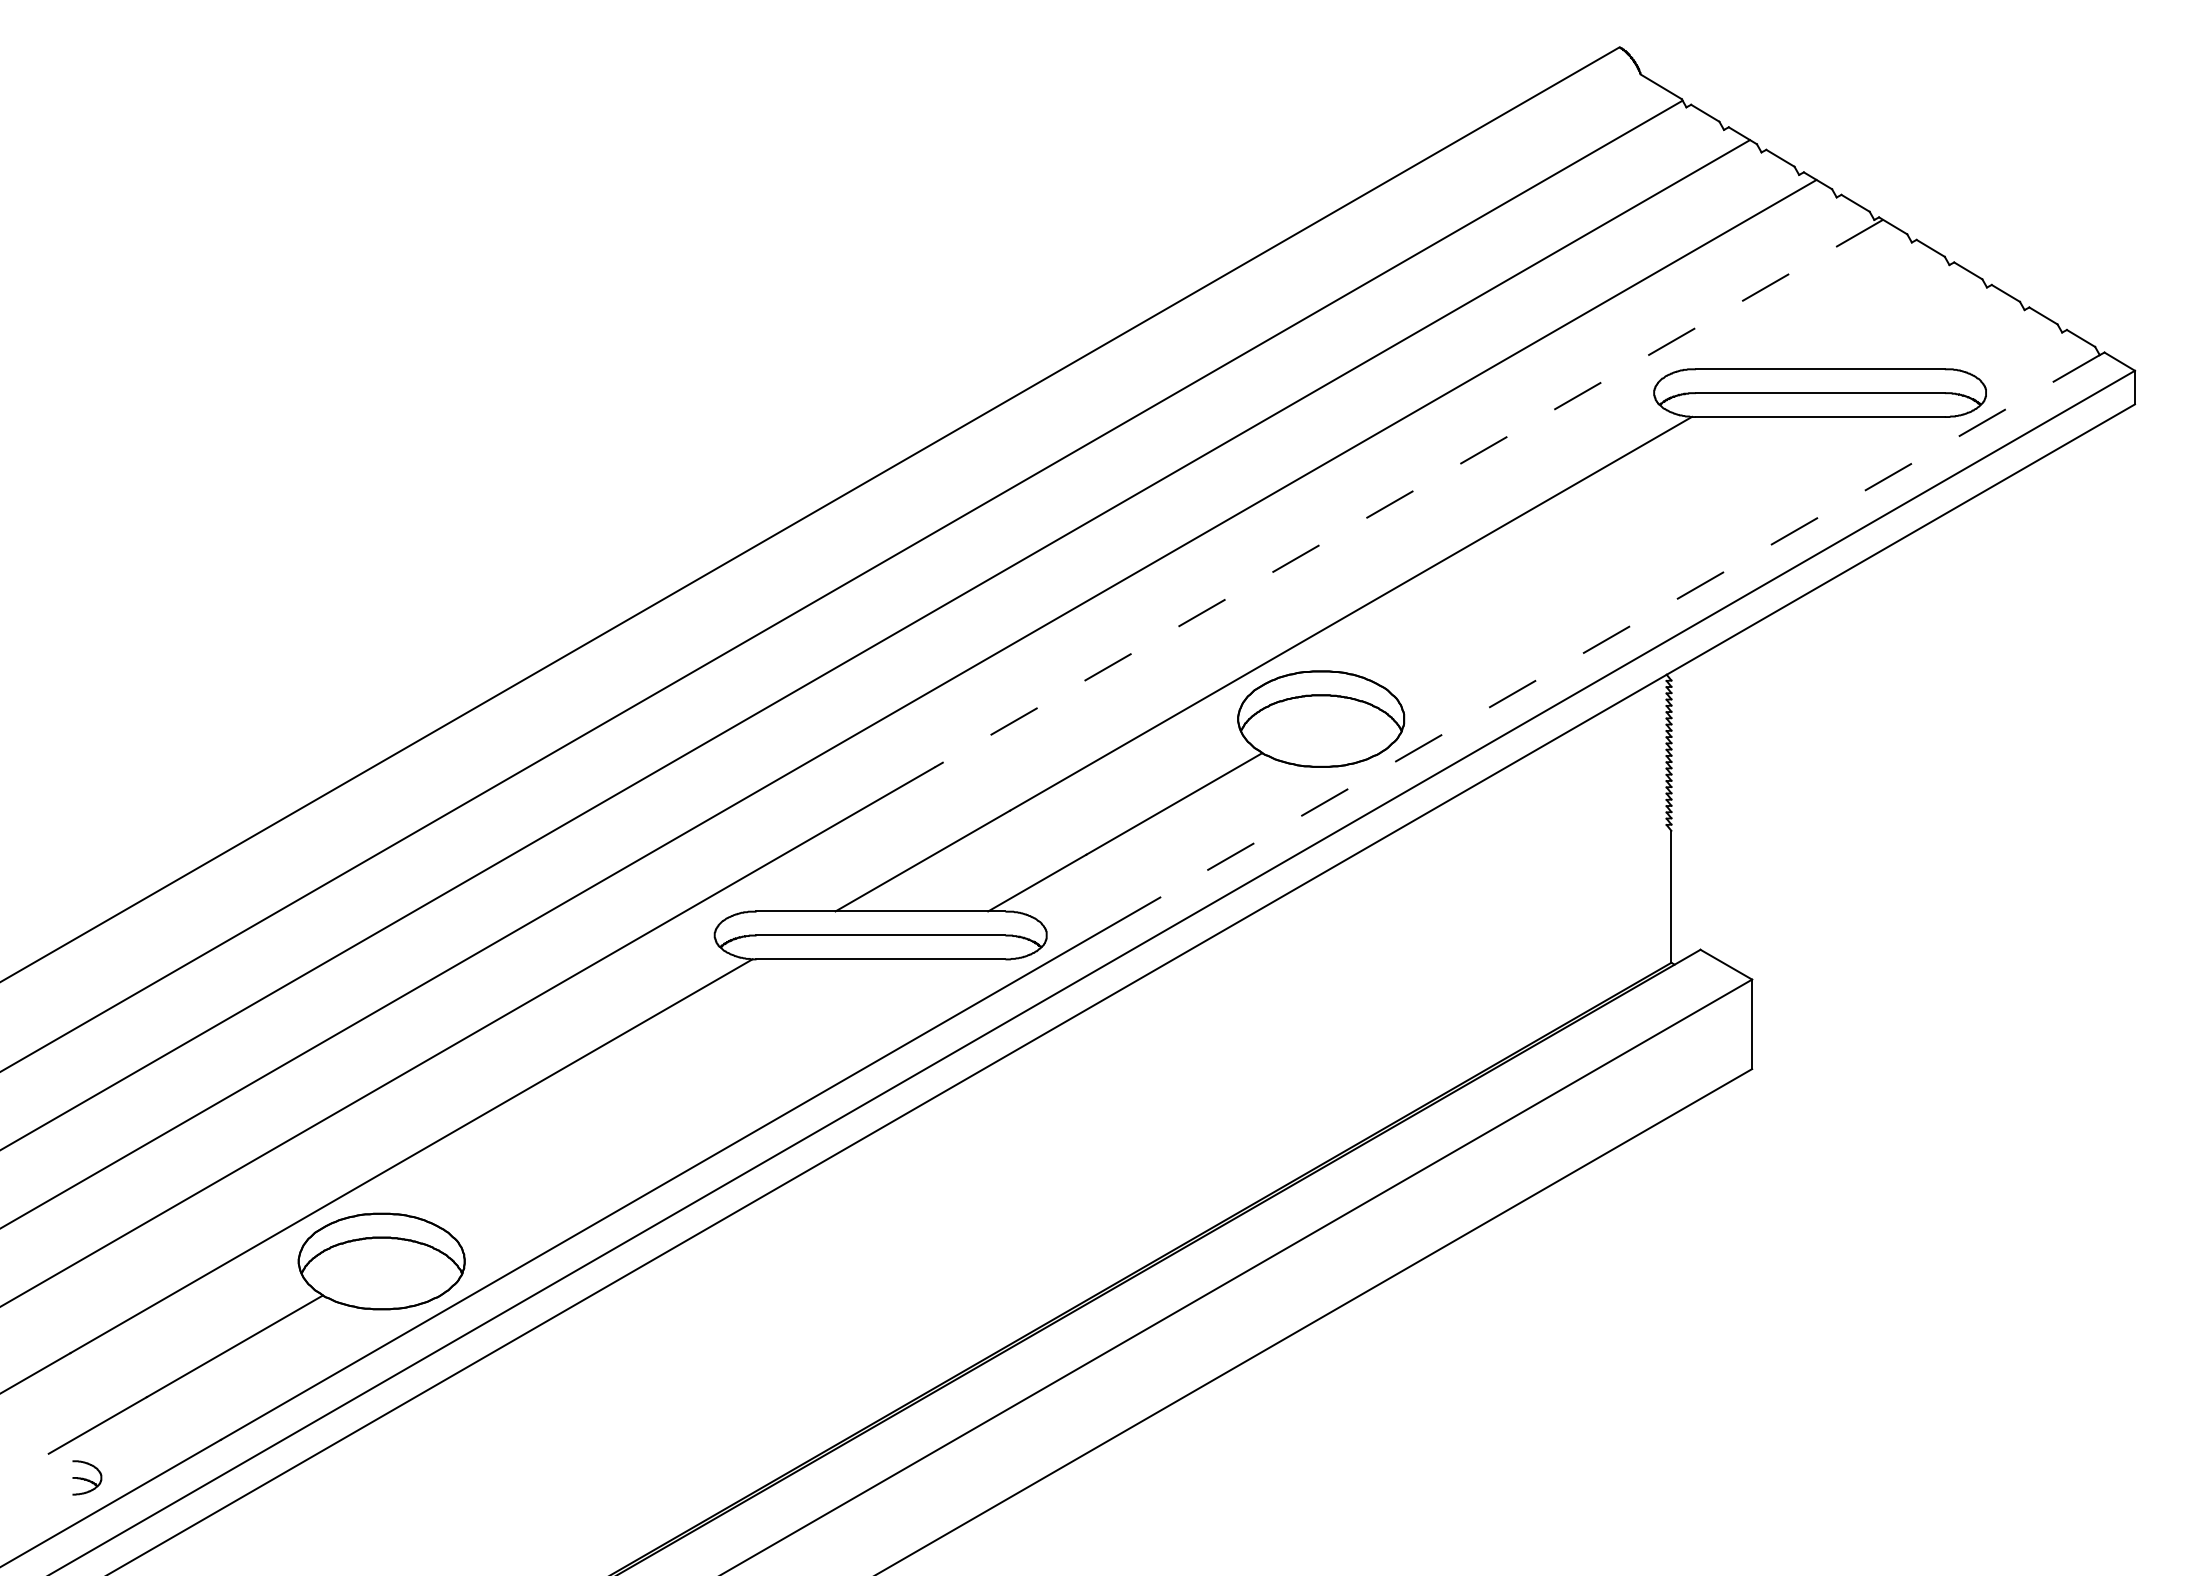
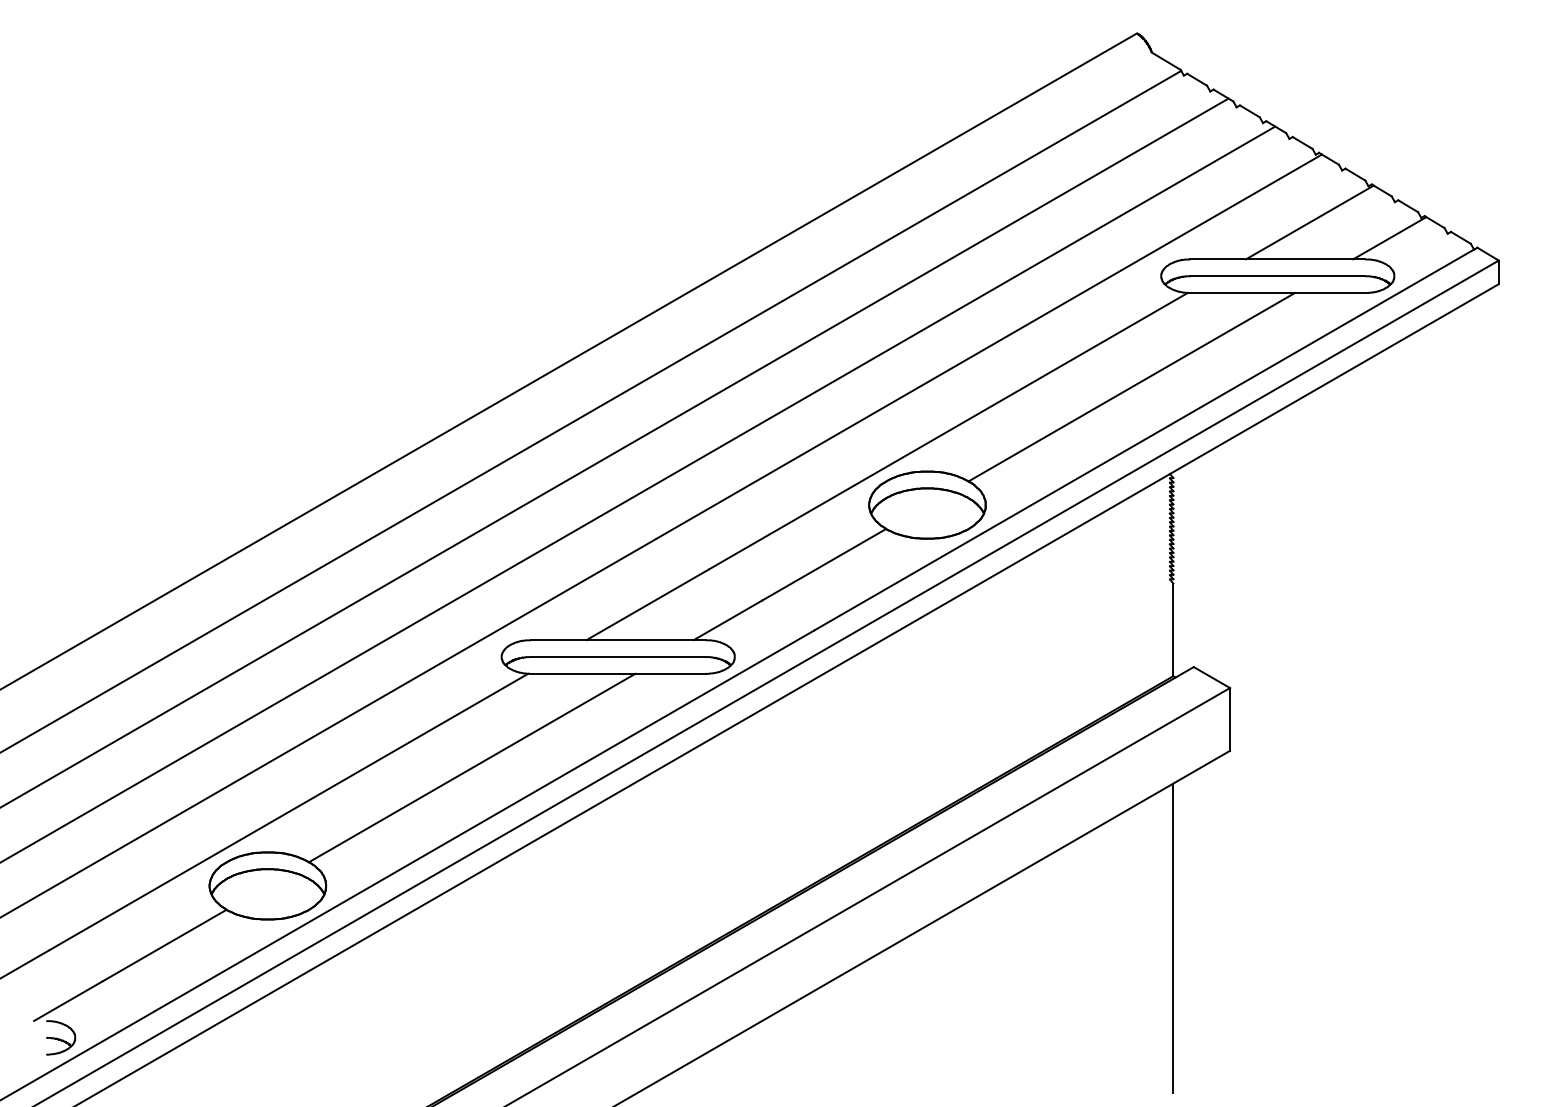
line: (1865, 316) -> (1309, 222), added
line: (1979, 338) -> (1389, 237), added
line: (1408, 493) -> (988, 346), dashed -> solid
line: (1611, 550) -> (1131, 386), added
line: (1629, 626) -> (1143, 440), dashed -> solid
line: (672, 1093) -> (472, 767), added
line: (1671, 1335) -> (1173, 937), added
part: (87, 1477) -> (61, 1037), size x1.43

